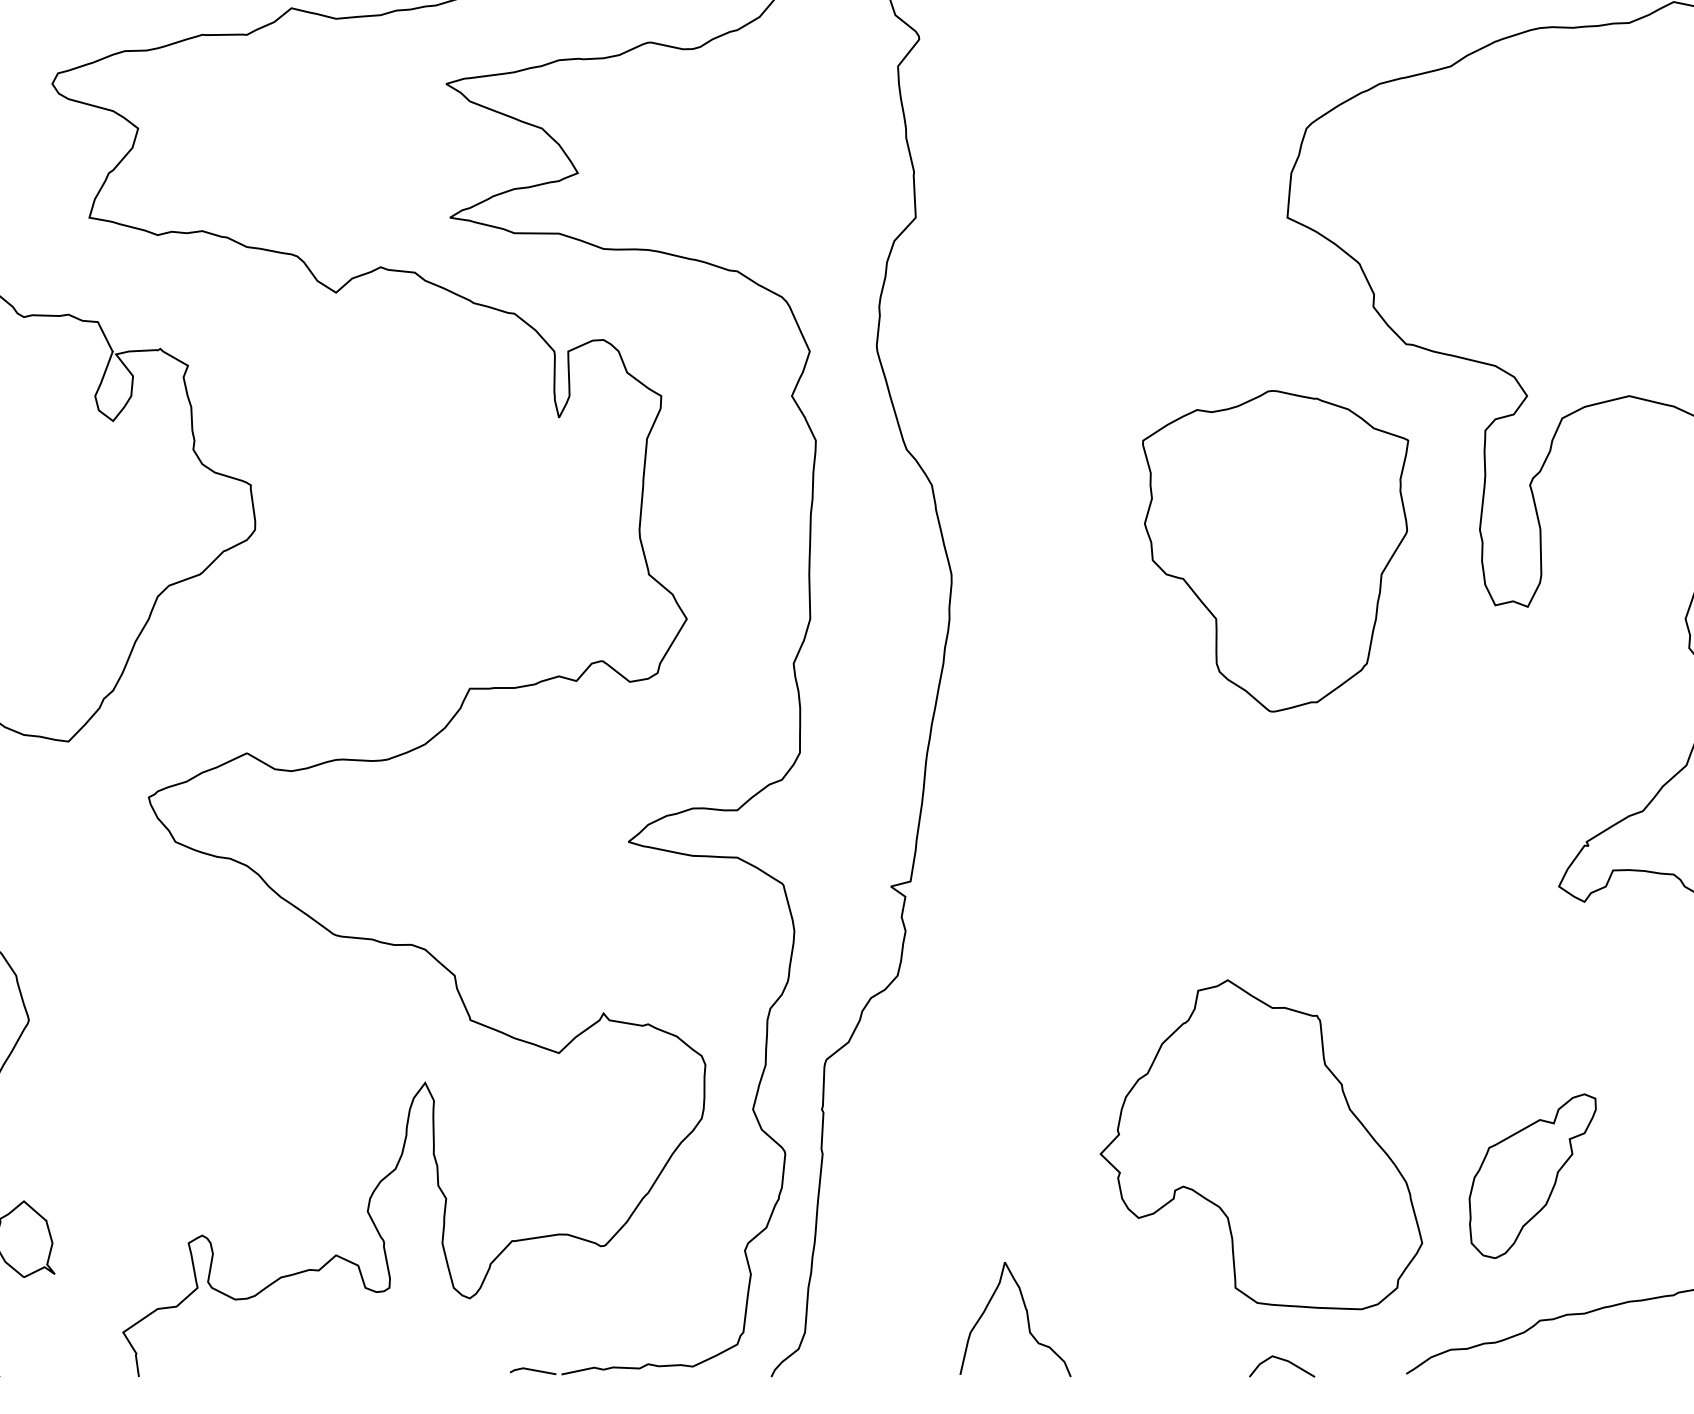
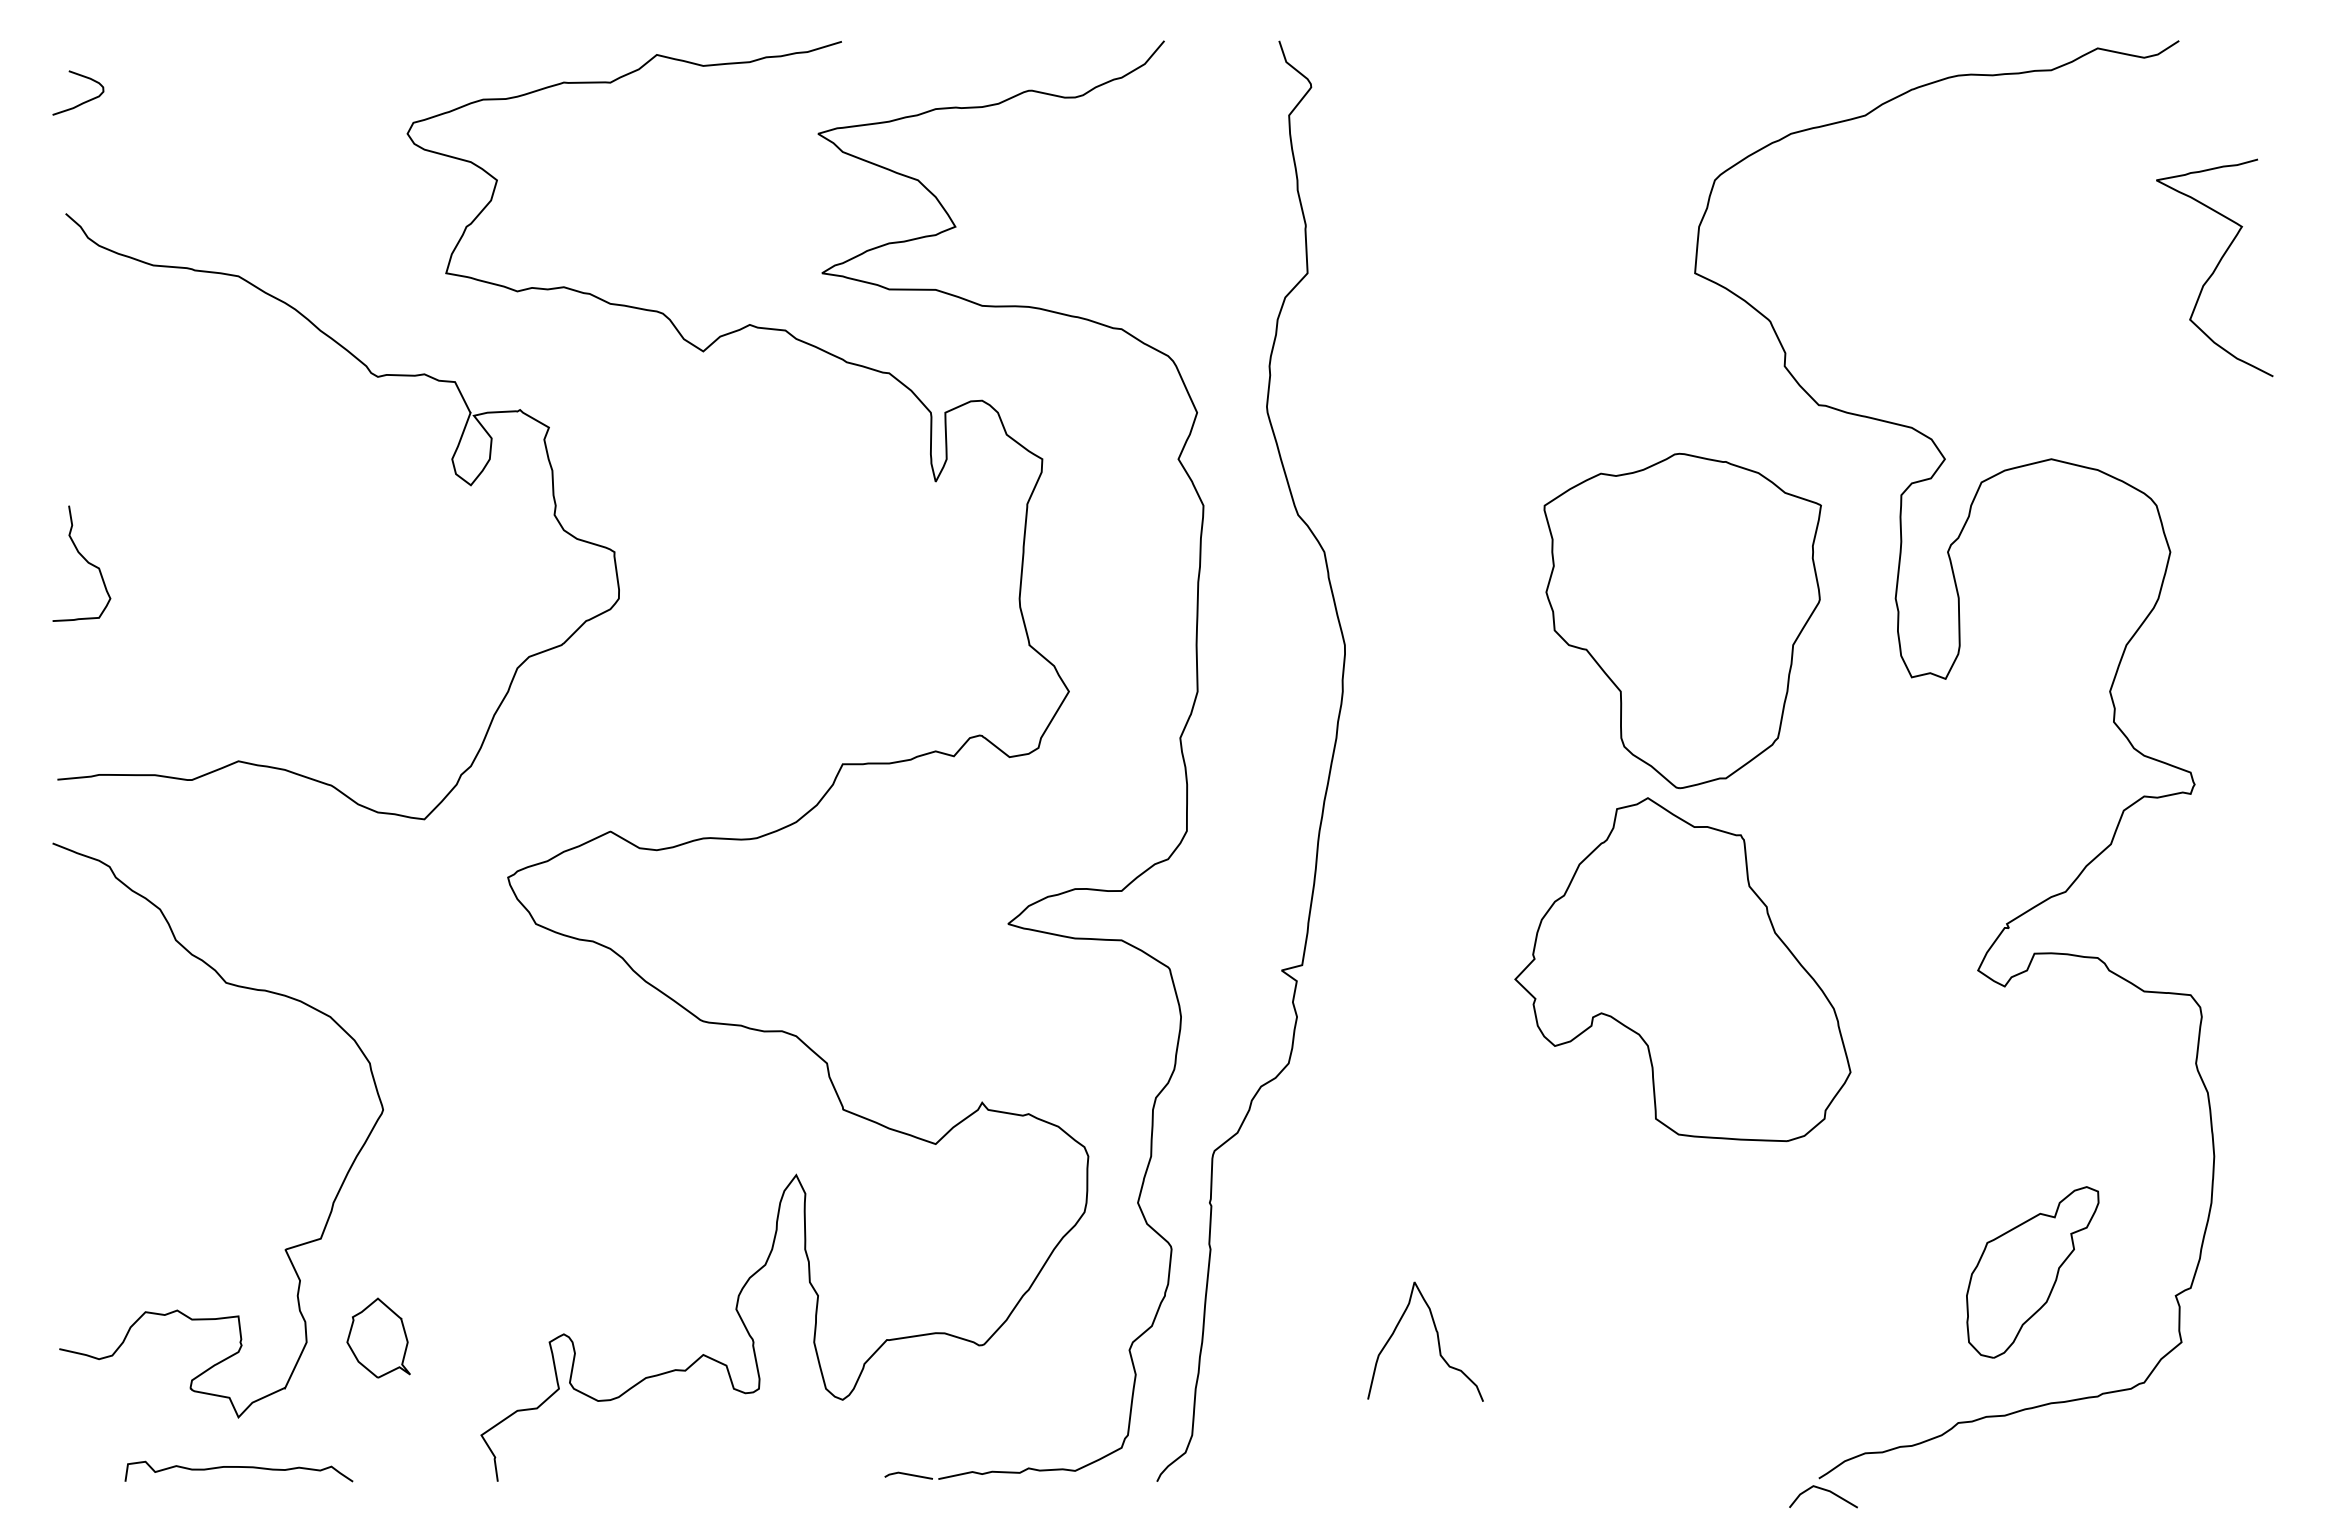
part: (1261, 1144) -> (1682, 969), moved
part: (1532, 1176) -> (2032, 1272), moved
curve: (1026, 1319) -> (1437, 1341), moved
line: (1284, 1361) -> (1826, 1491), moved

